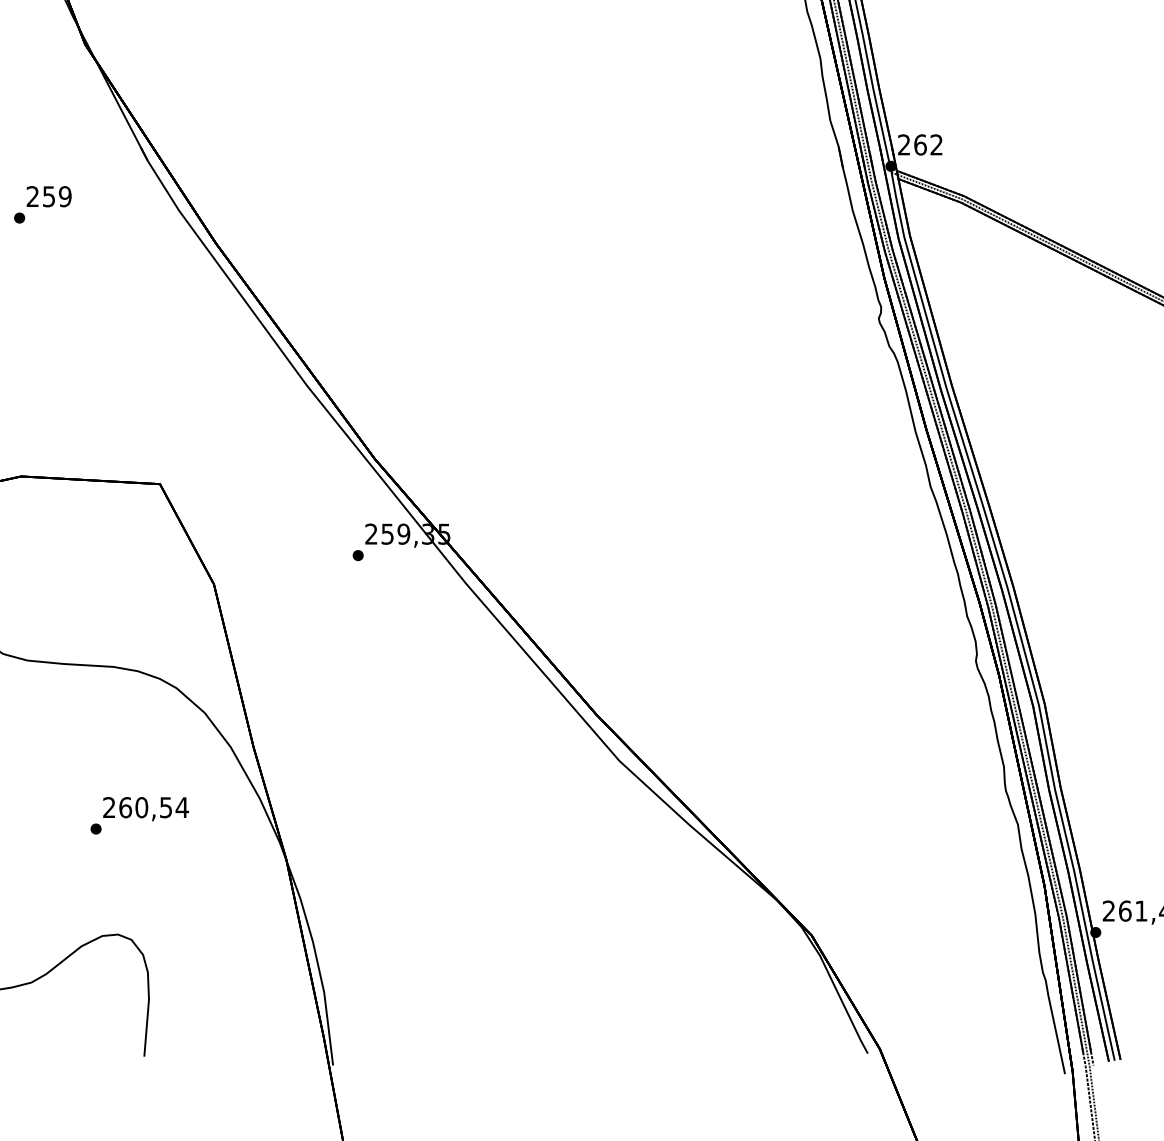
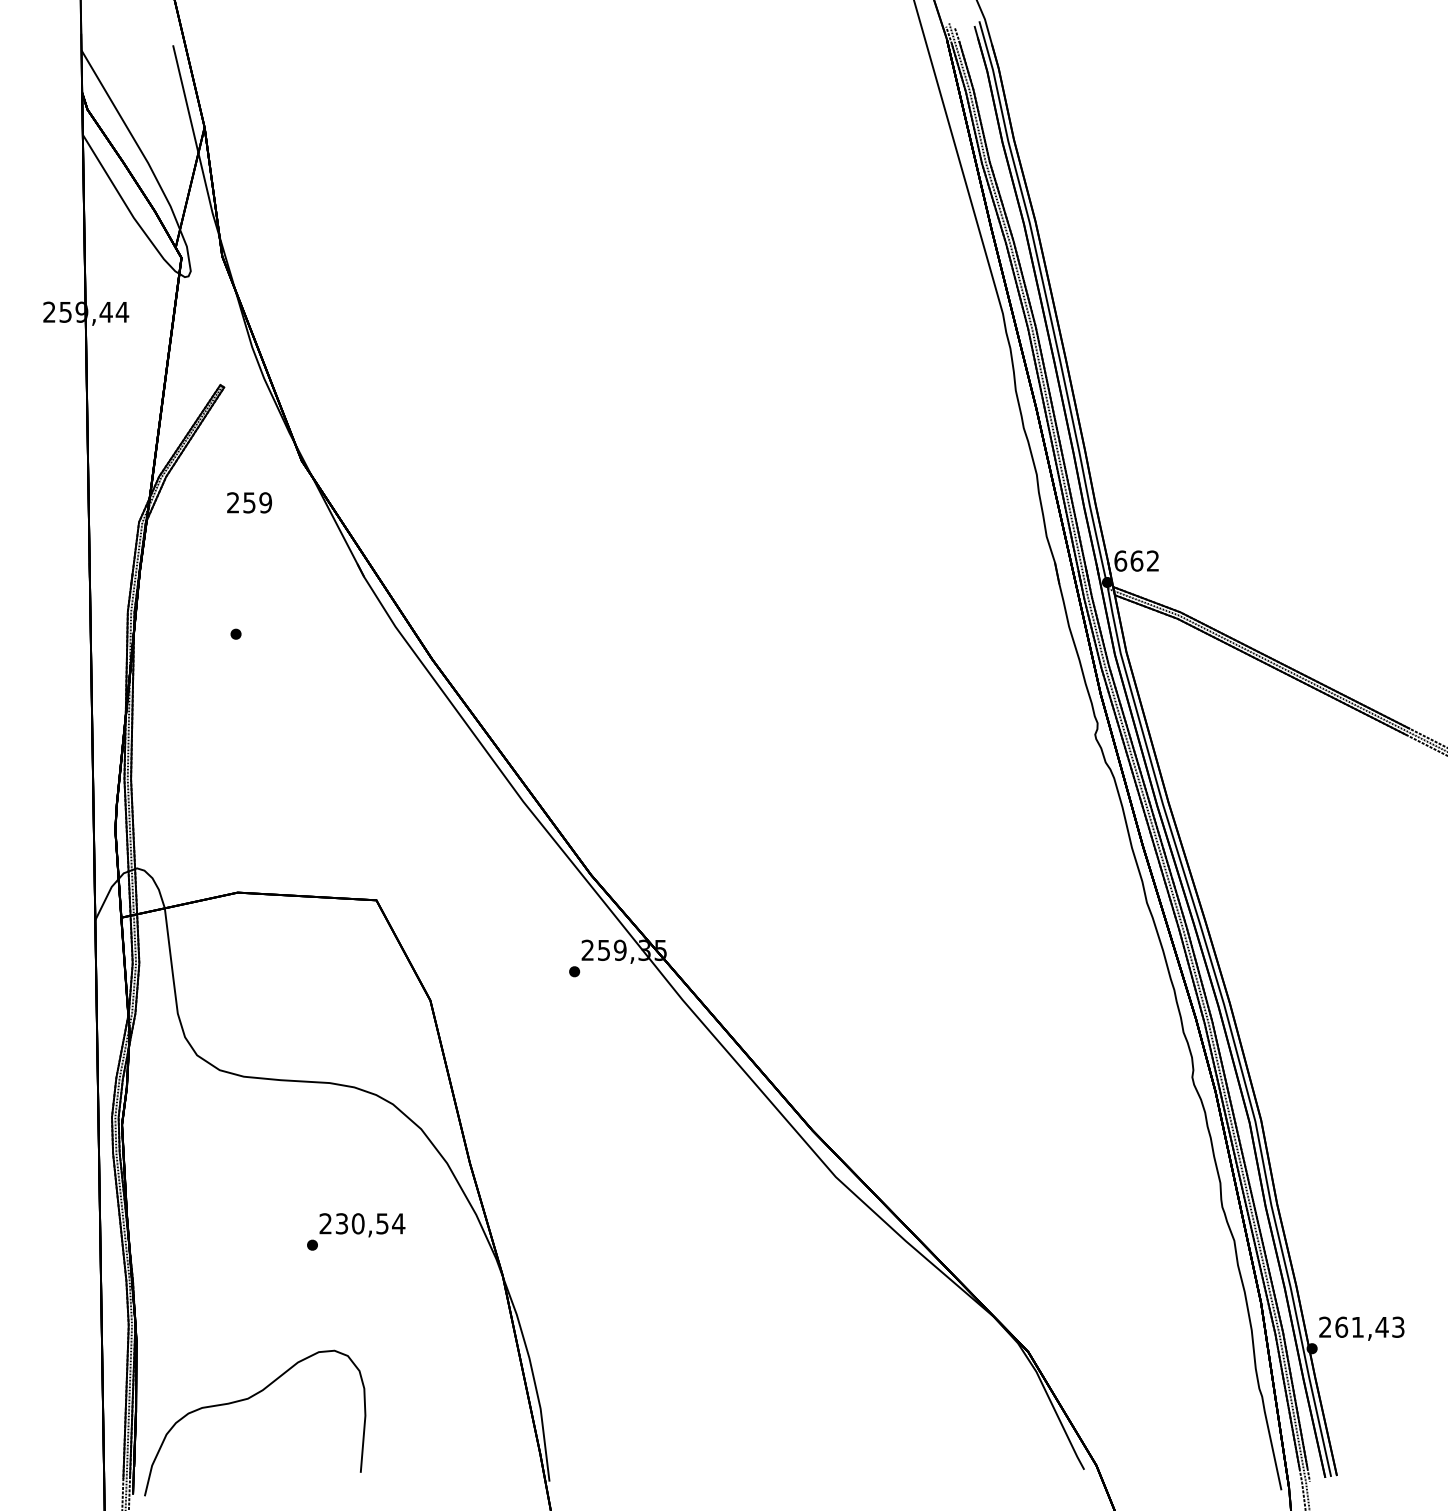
text: (904, 144) -> (1120, 560), 262 -> 662
text: (49, 196) -> (249, 502), moved
text: (125, 807) -> (341, 1223), 260,54 -> 230,54

